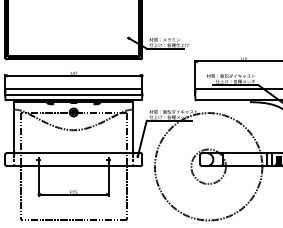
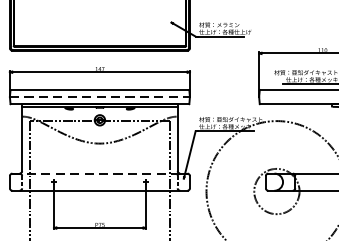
line: (73, 94) -> (99, 96), solid -> dashed
line: (73, 153) -> (99, 174), solid -> dashed

